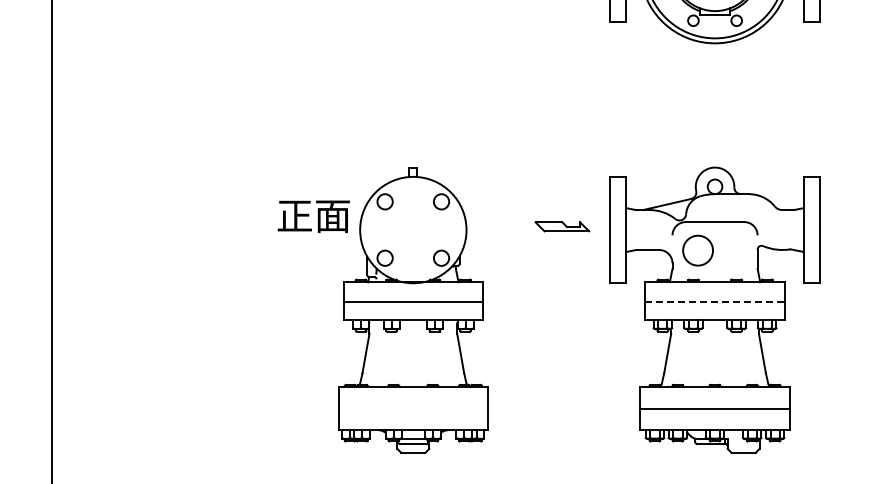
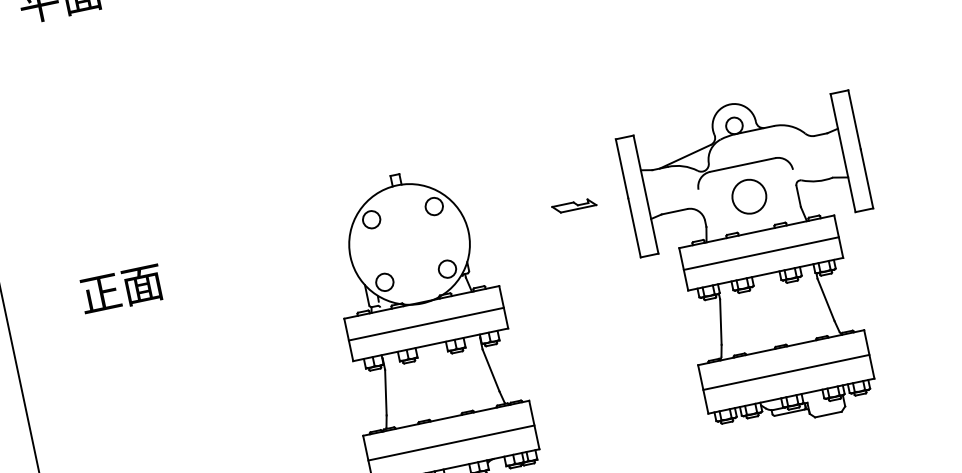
text: (313, 216) -> (121, 289), moved
part: (562, 226) -> (574, 205), size x0.71
circle: (697, 250) -> (748, 196), moved
line: (715, 301) -> (761, 253), dashed -> solid
line: (413, 408) -> (451, 442), added

